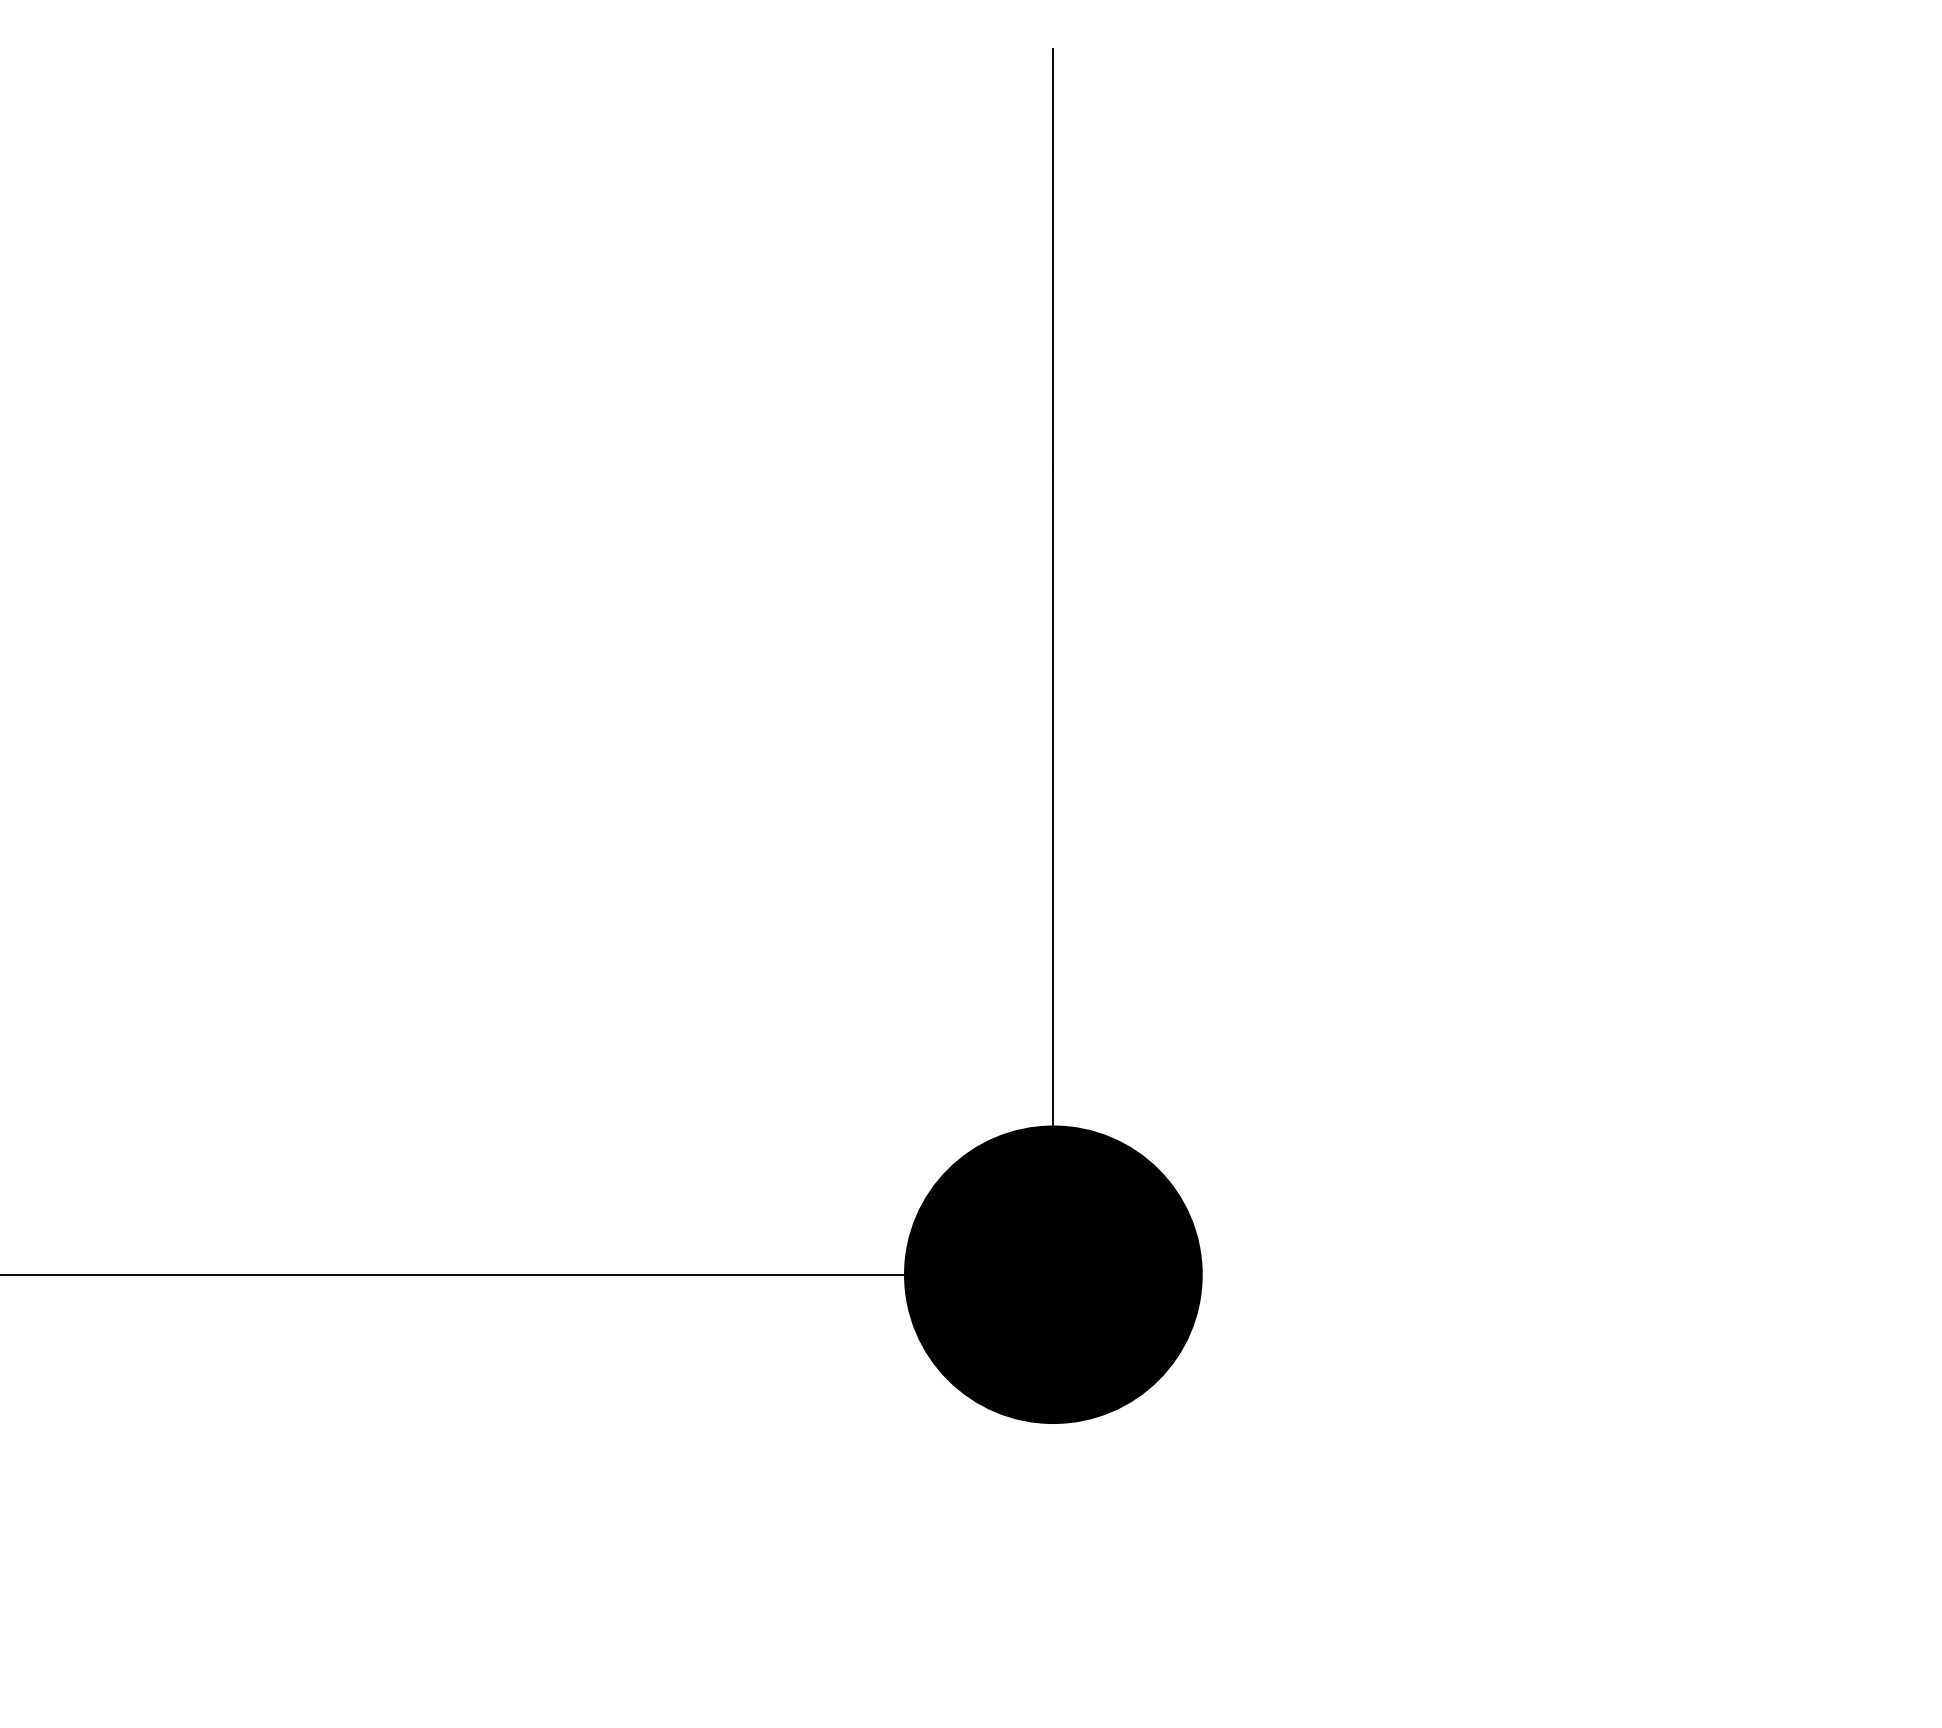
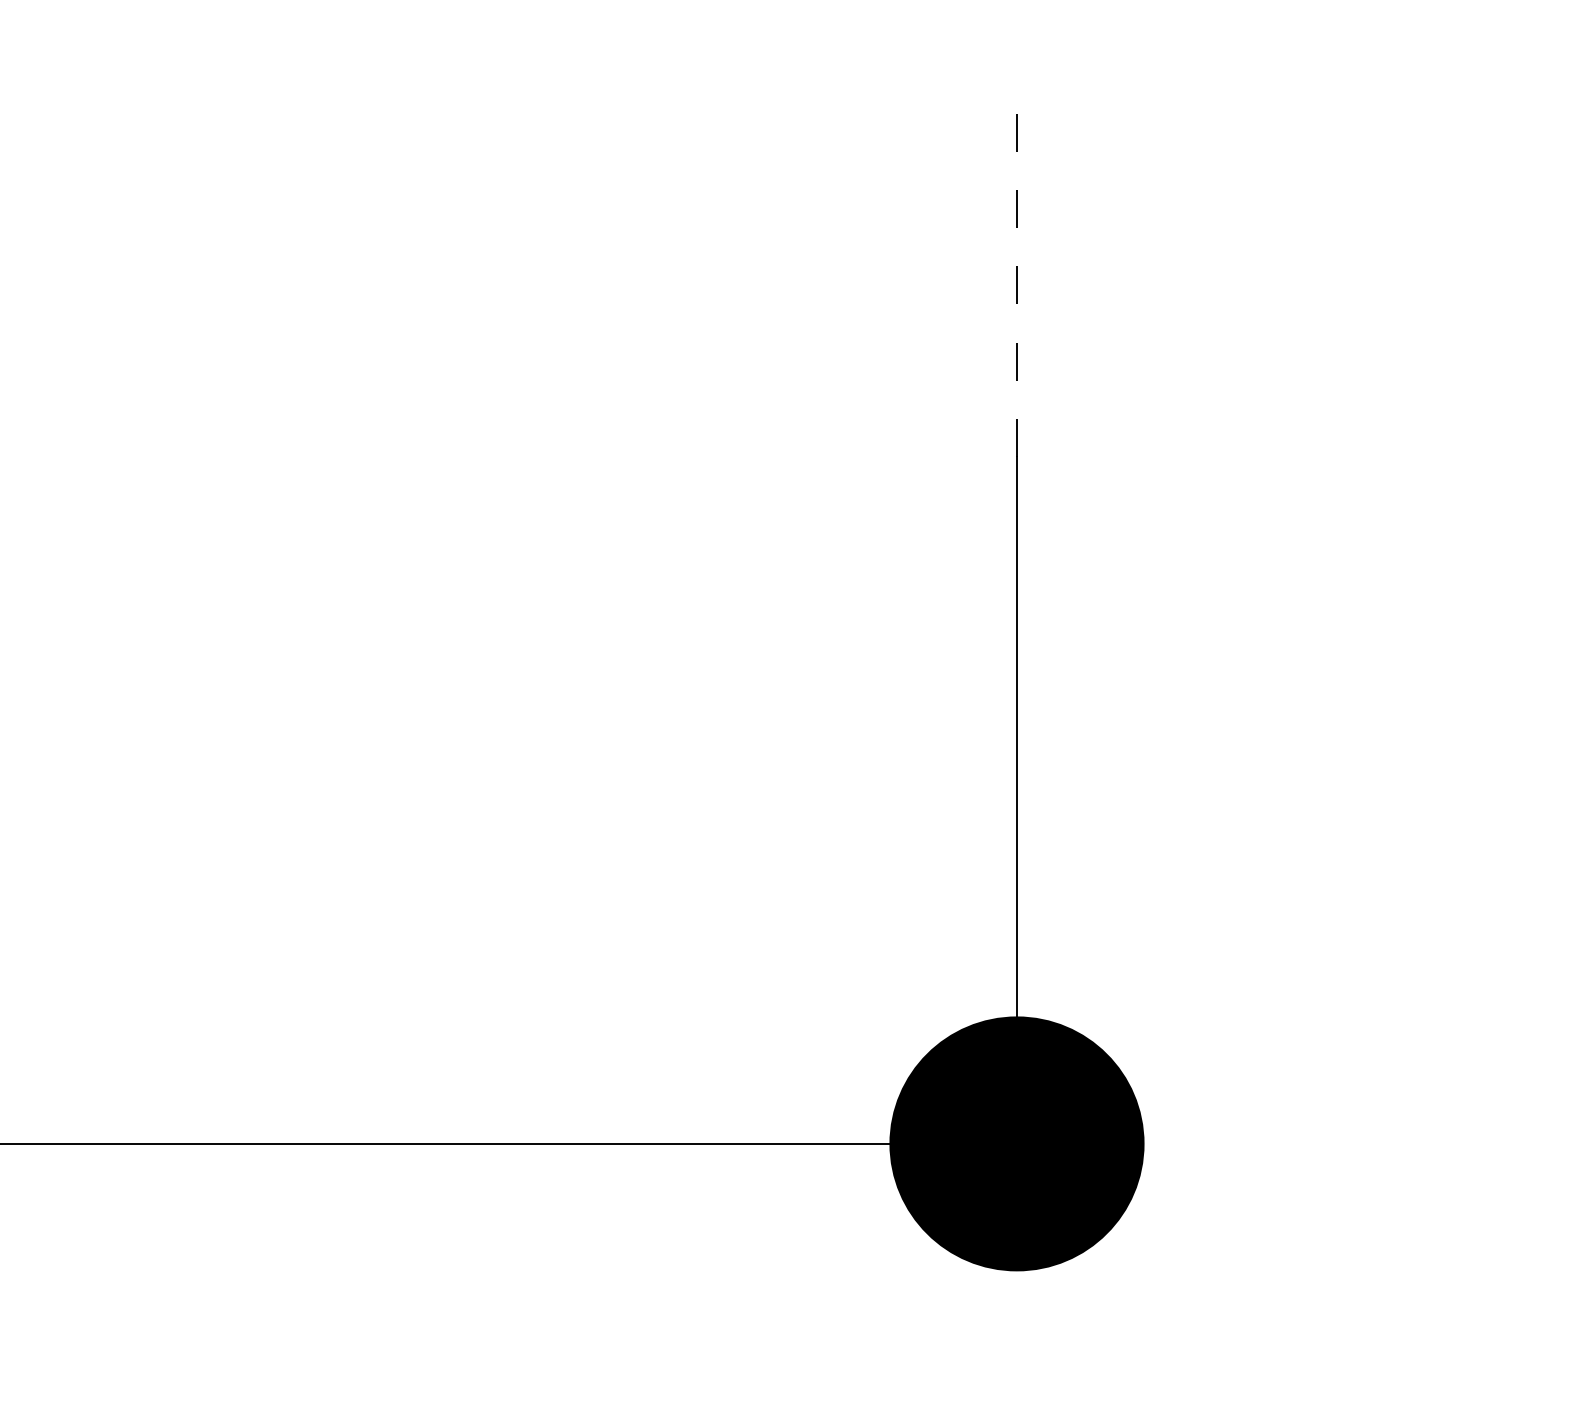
line: (1053, 258) -> (1017, 277), solid -> dashed

